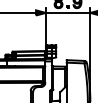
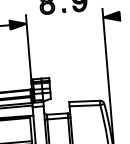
line: (67, 12) -> (63, 20), removed

